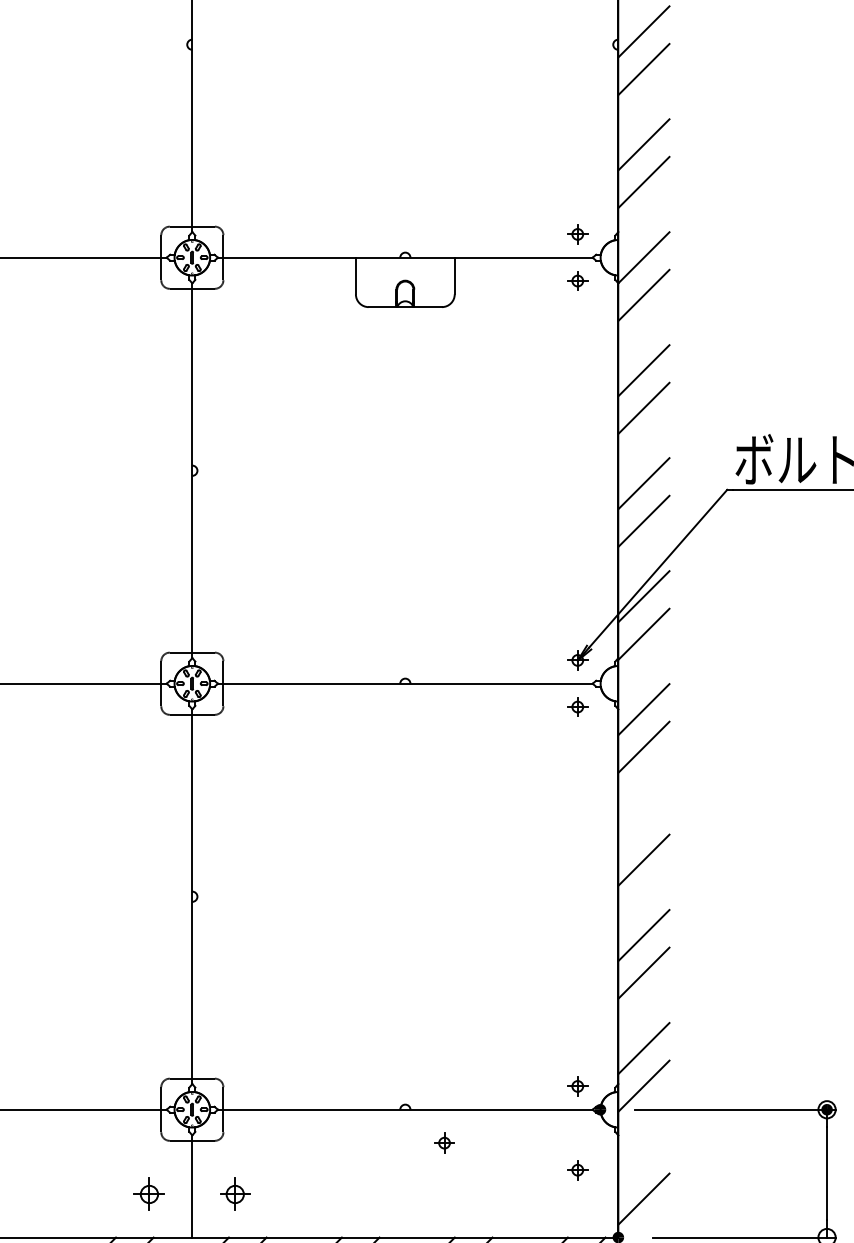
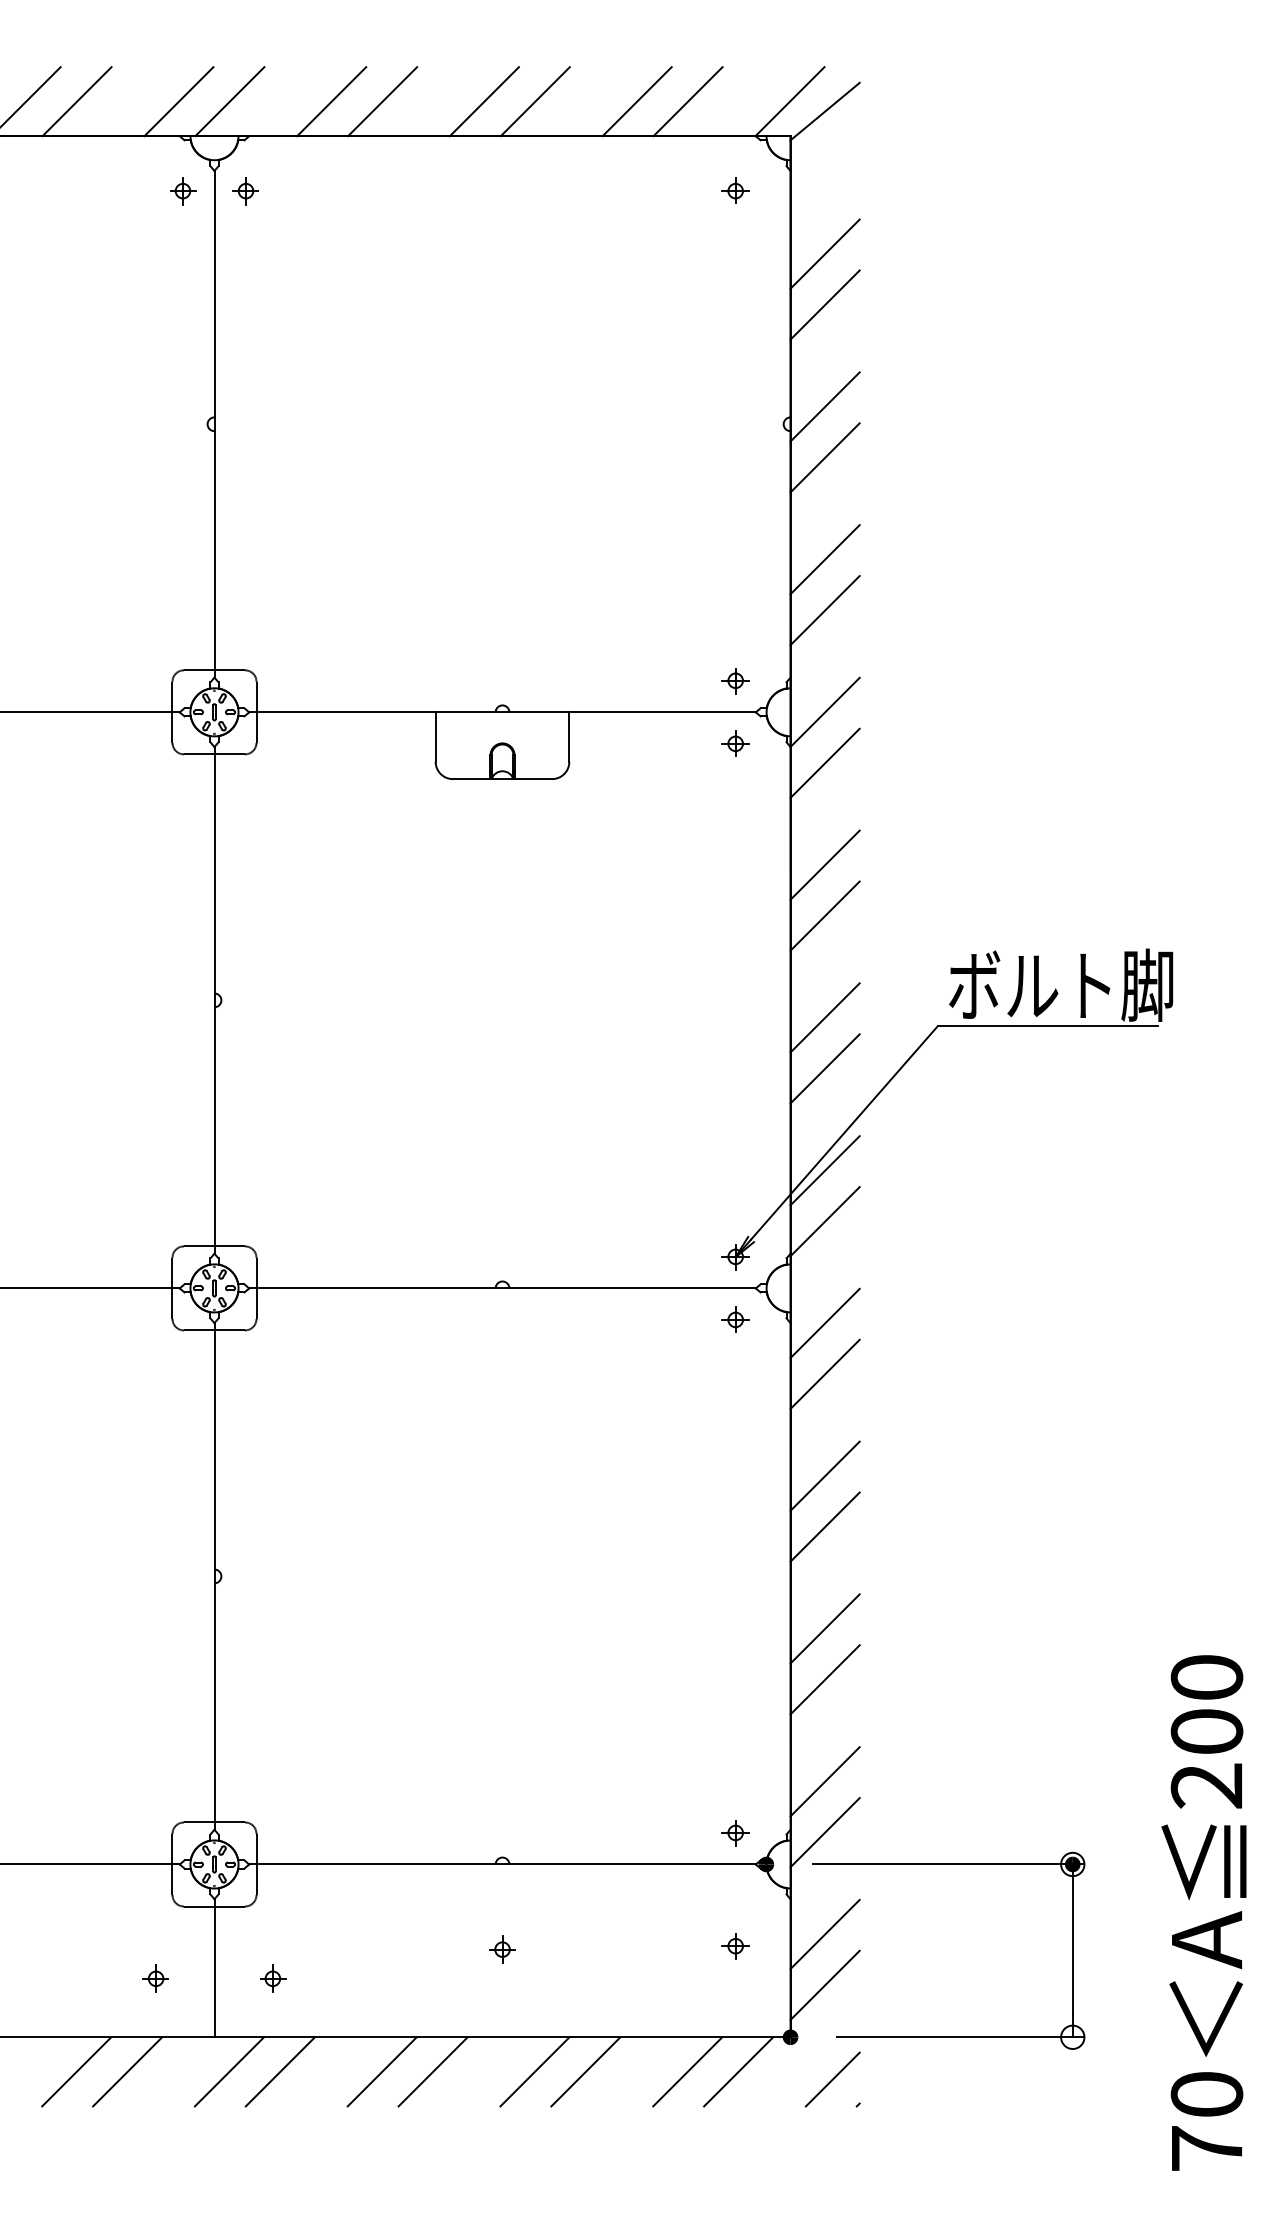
line: (643, 822) -> (824, 1475), added
part: (444, 1143) -> (502, 1949), moved
line: (643, 1161) -> (824, 1934), added
part: (148, 1194) -> (155, 1978), size x0.62
part: (235, 1194) -> (273, 1978), size x0.62

